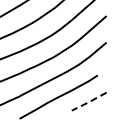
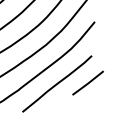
line: (89, 102) -> (88, 83), dashed -> solid

